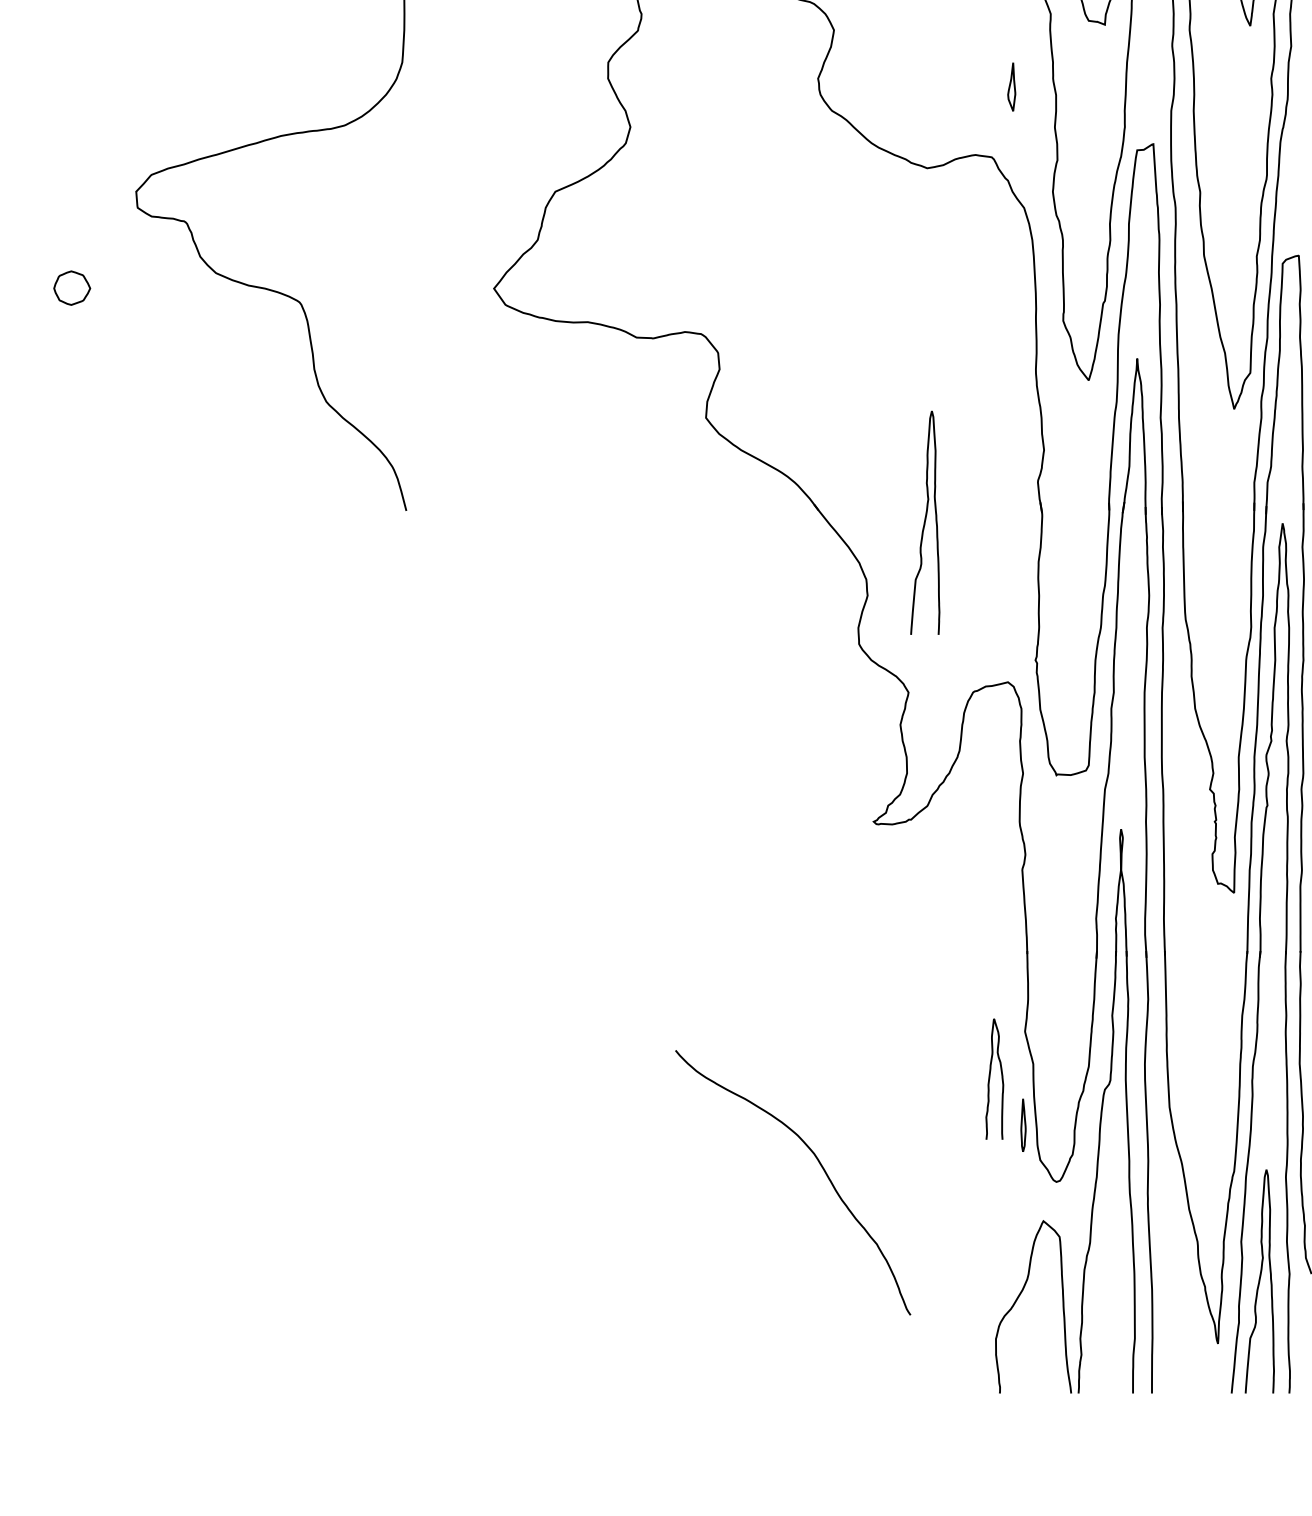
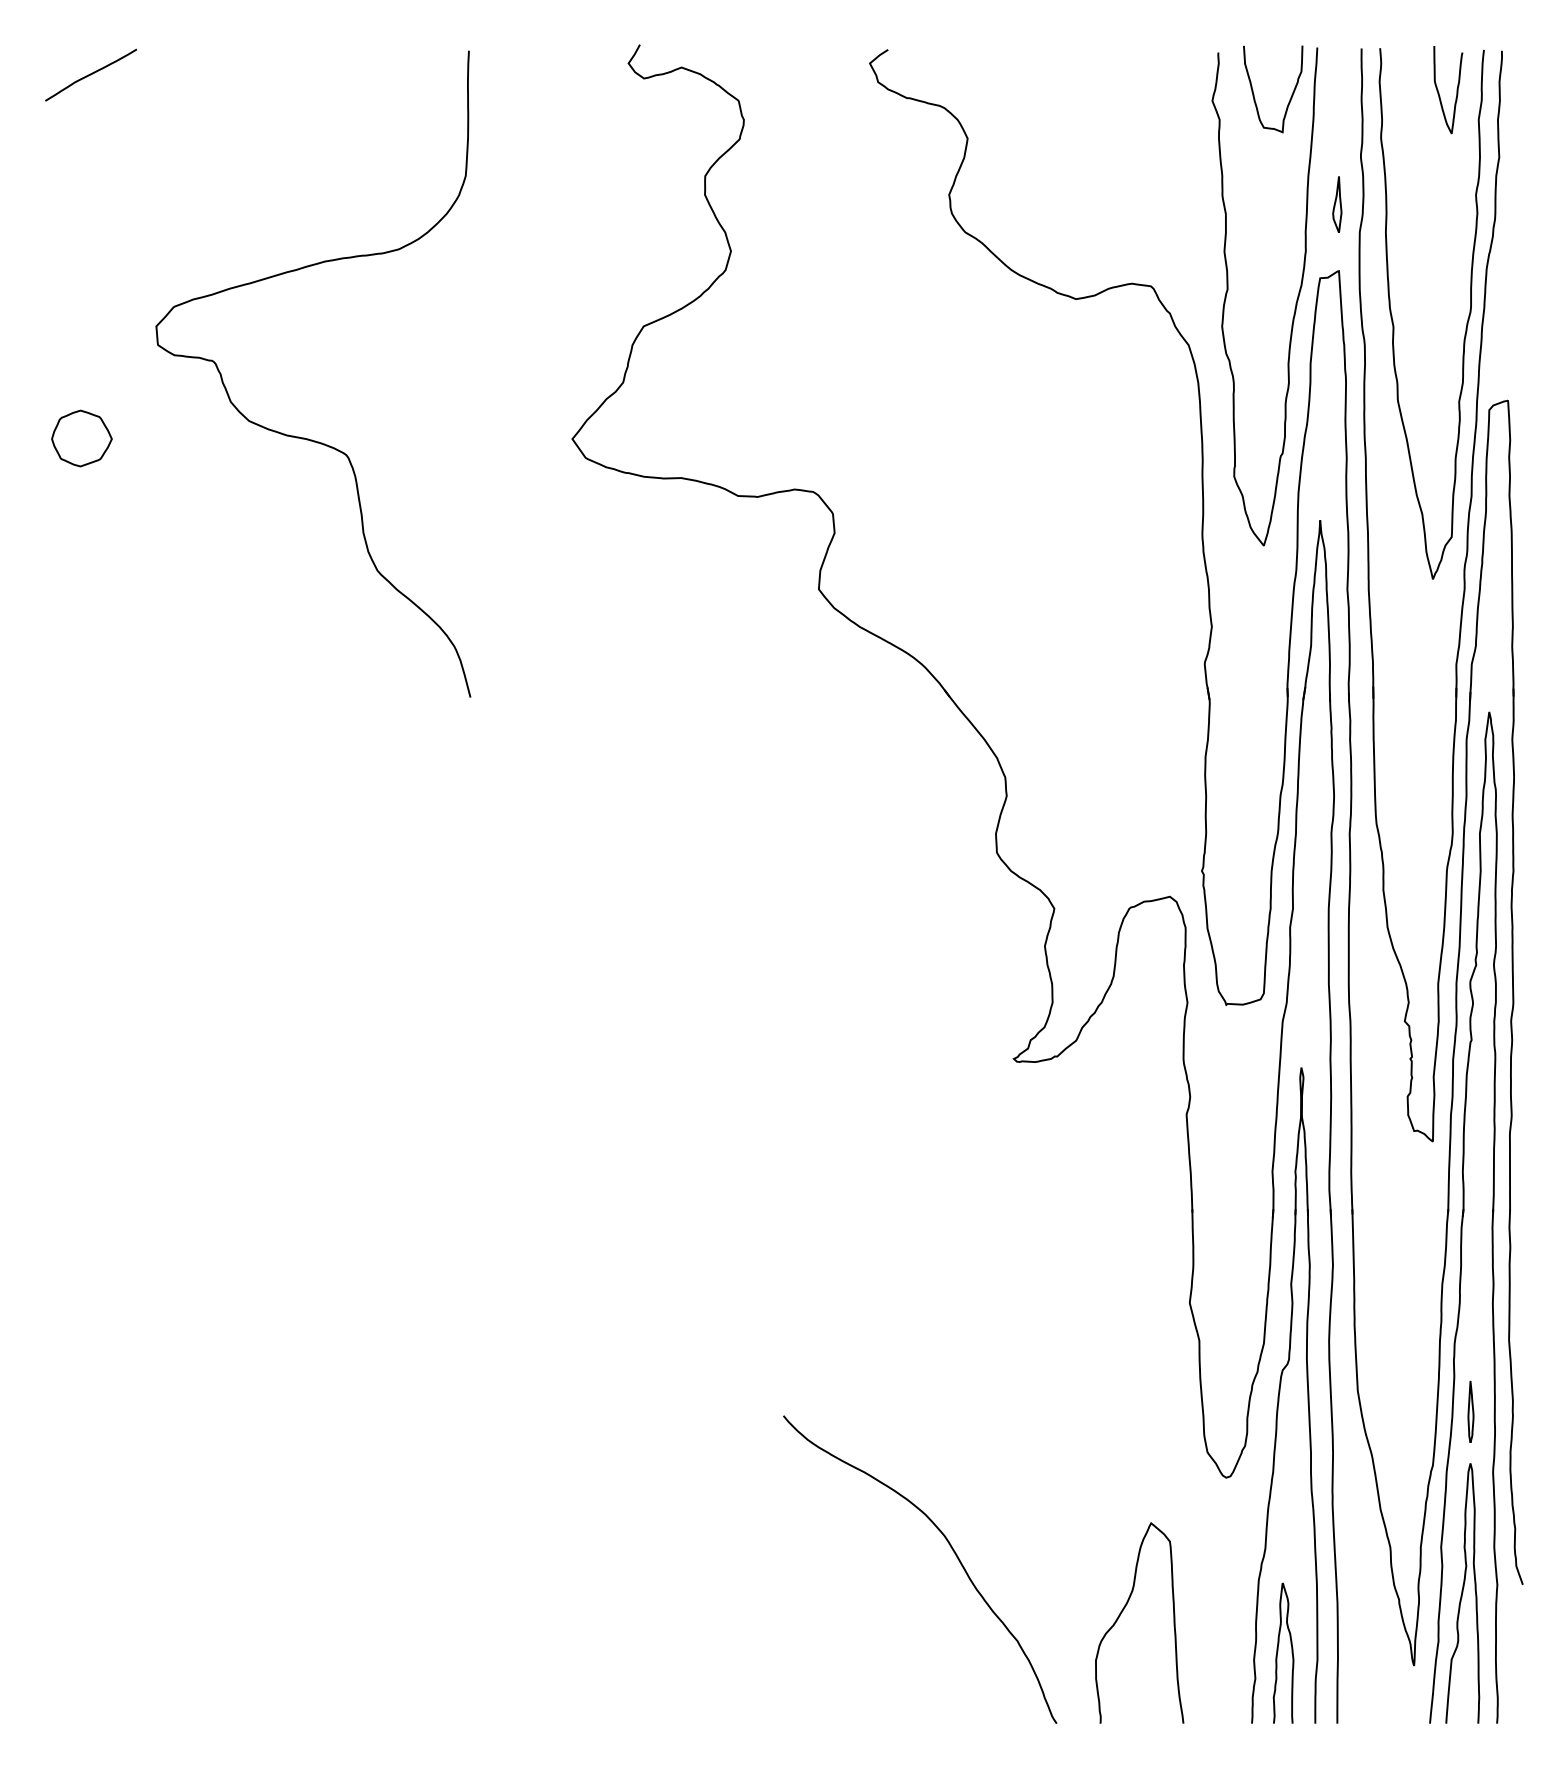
part: (1011, 86) -> (1337, 204), moved
part: (71, 288) -> (81, 438), size x1.43
curve: (925, 522) -> (1073, 711), removed
curve: (990, 1078) -> (1278, 1652), moved
part: (1023, 1125) -> (1470, 1411), moved
curve: (821, 1168) -> (953, 1552), moved
curve: (1017, 1299) -> (1121, 1614), moved

